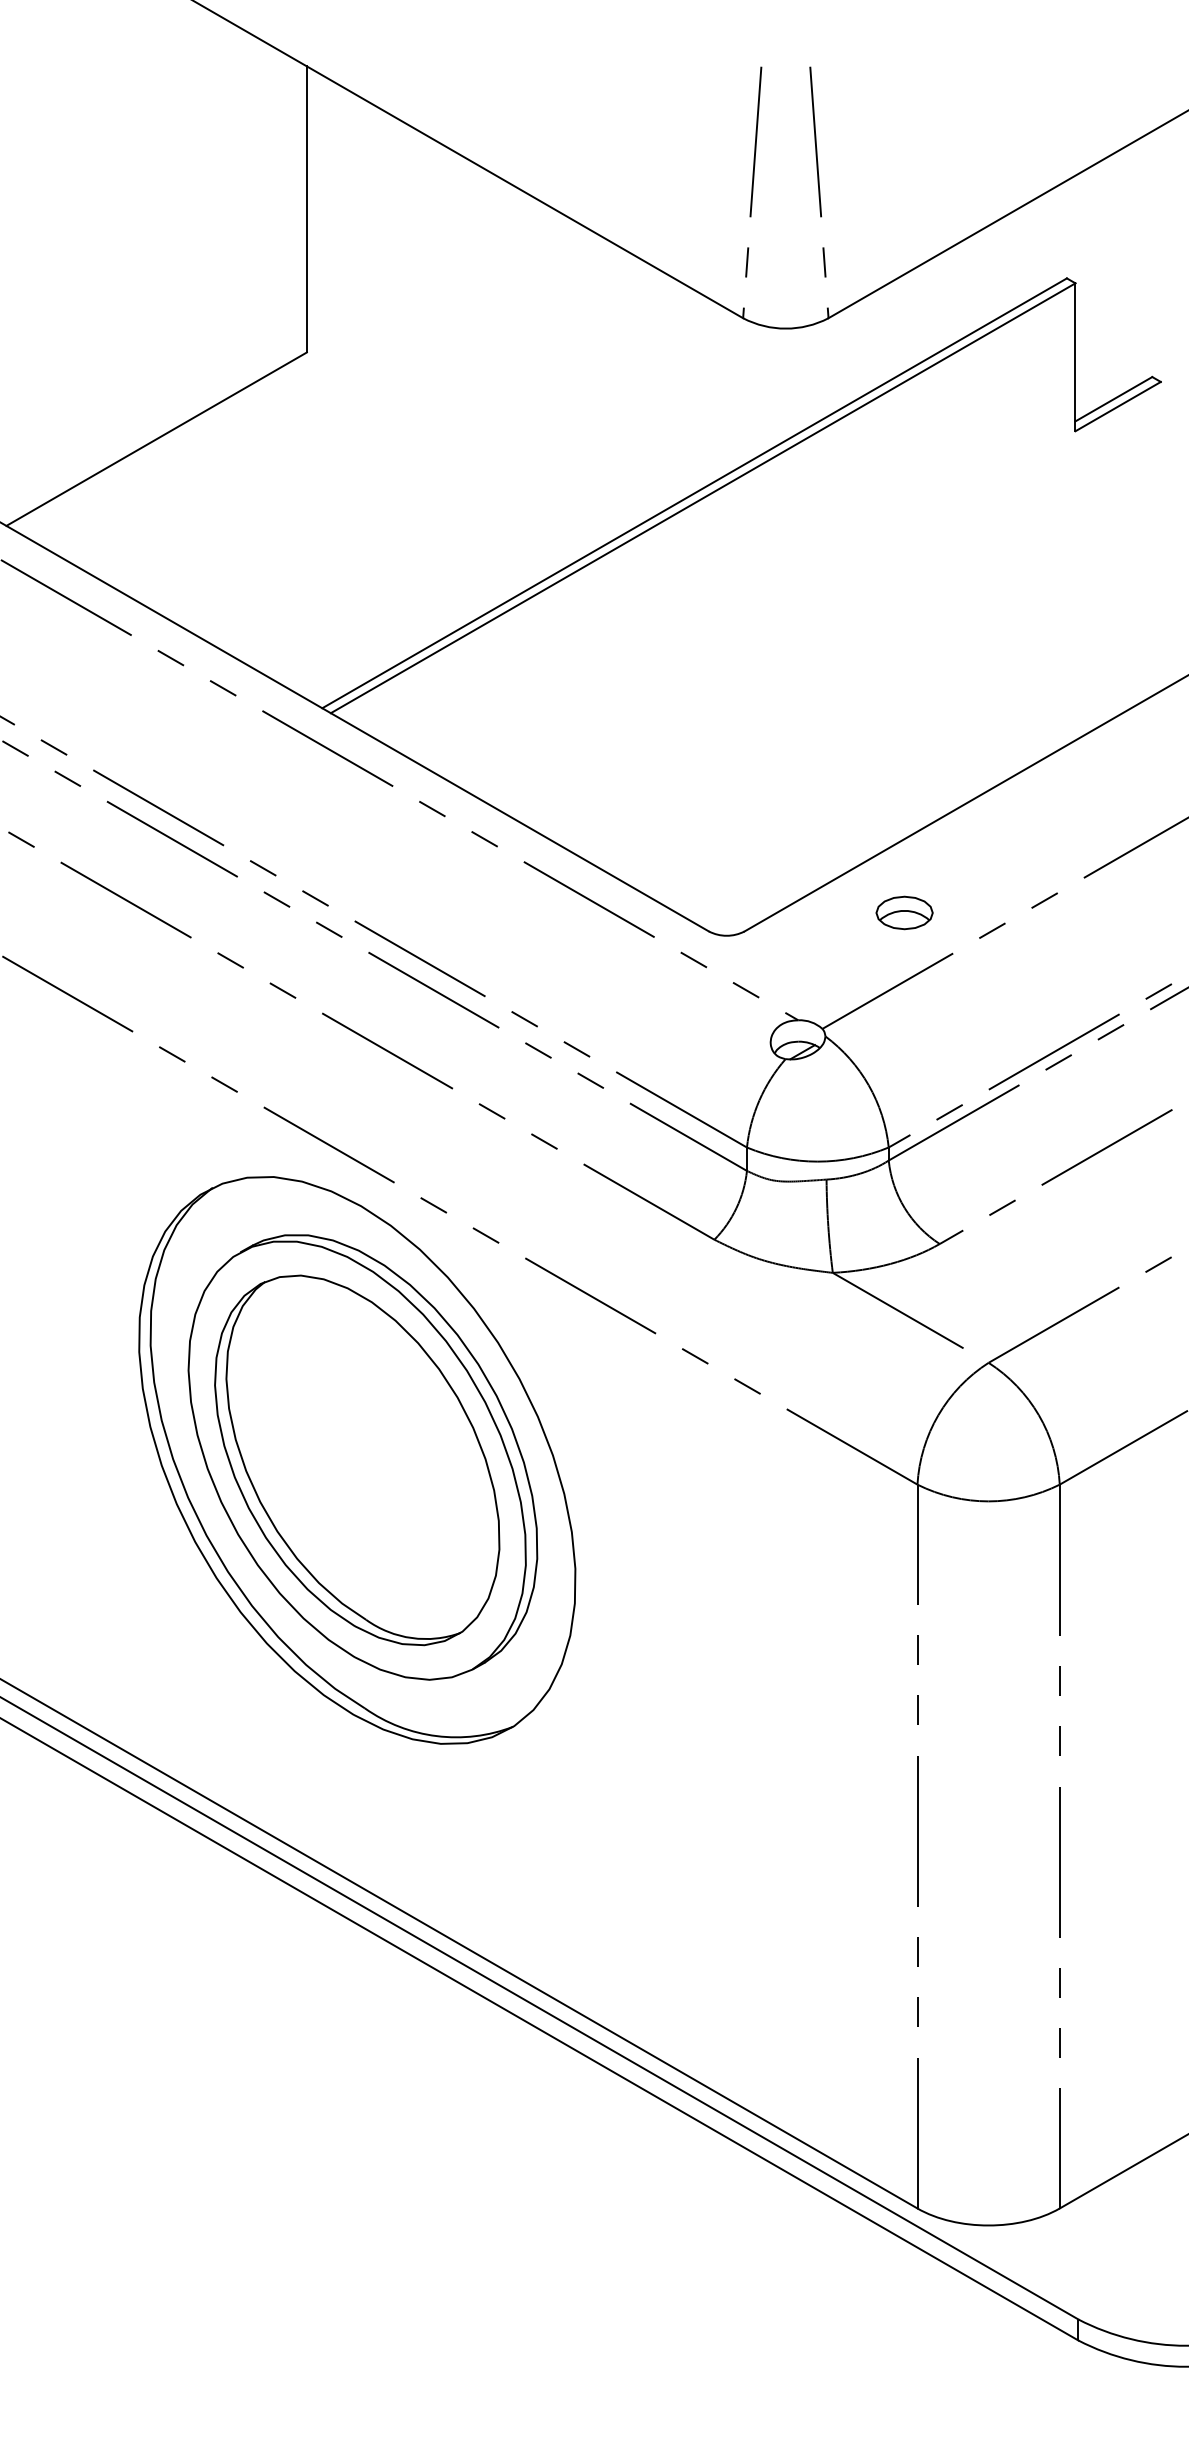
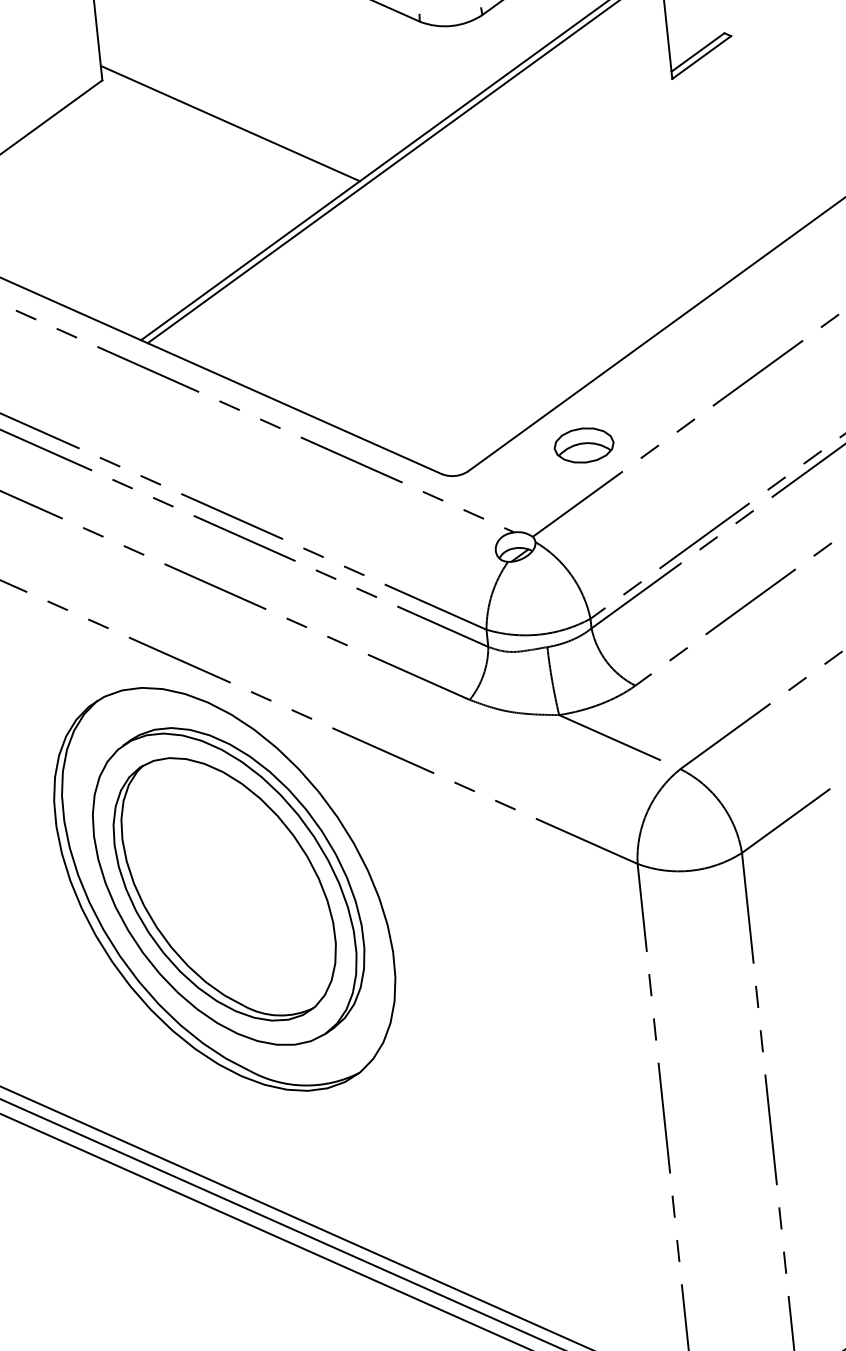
line: (472, 428) -> (229, 123), added
part: (904, 912) -> (583, 445), size x1.43

